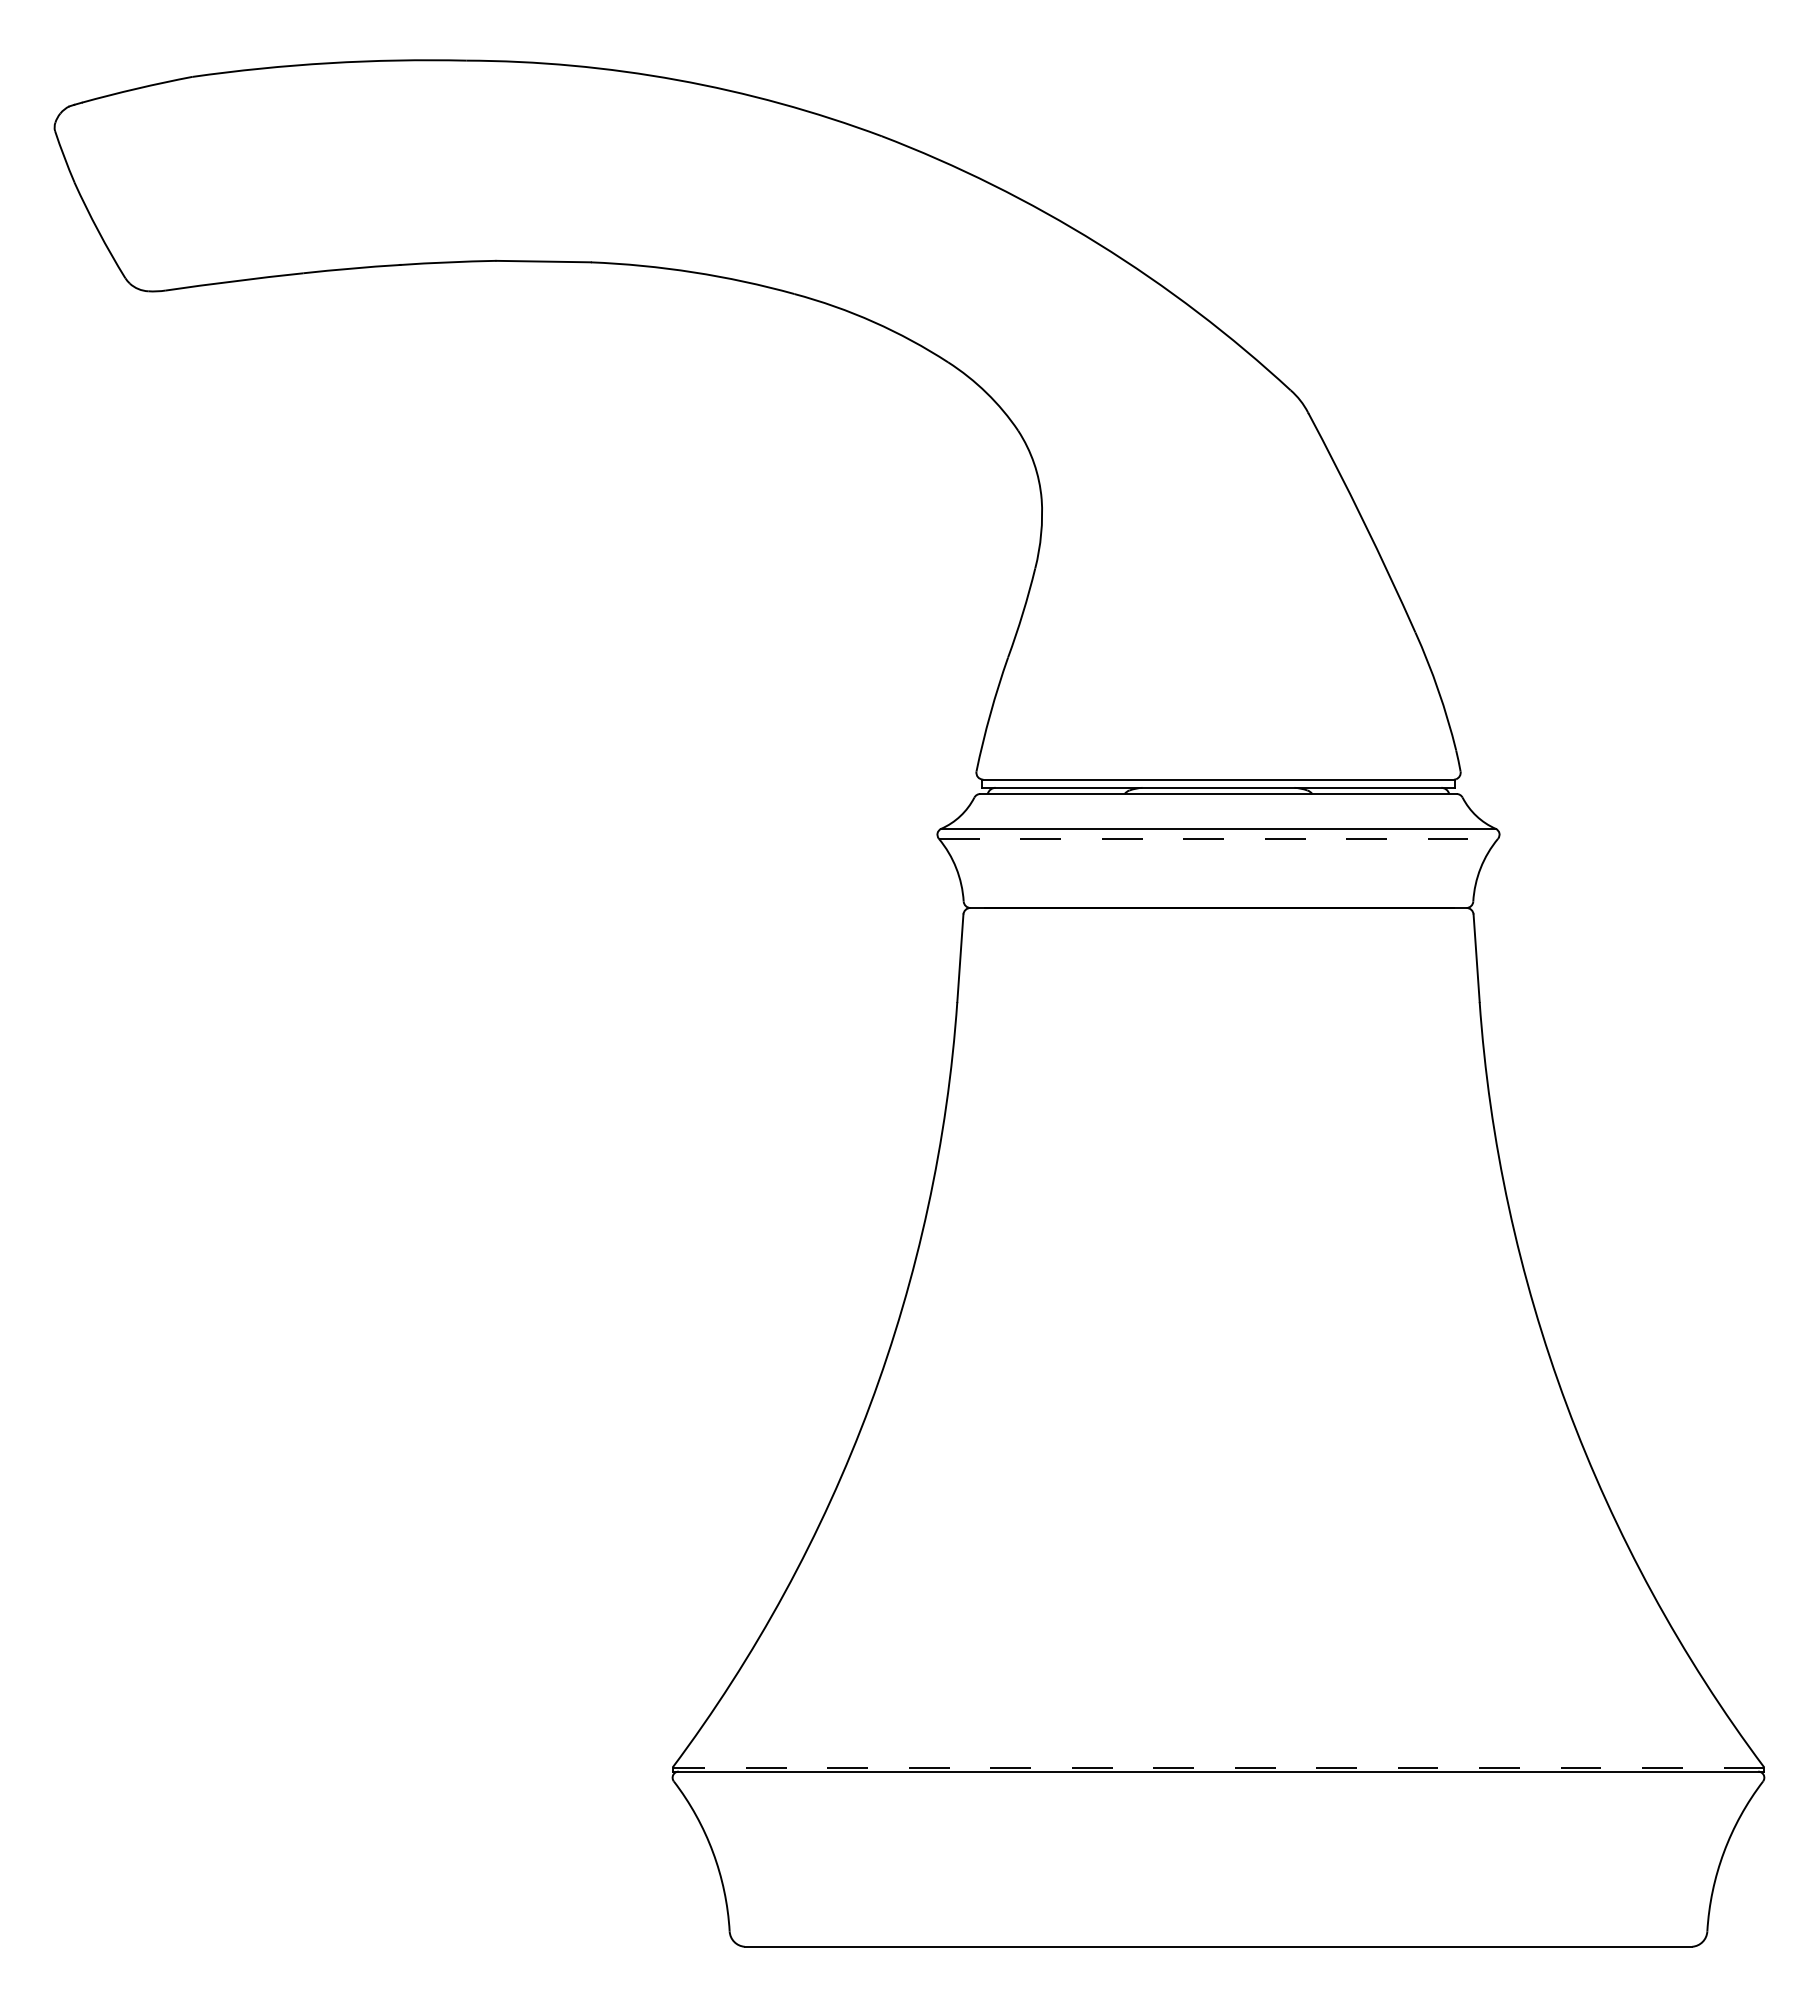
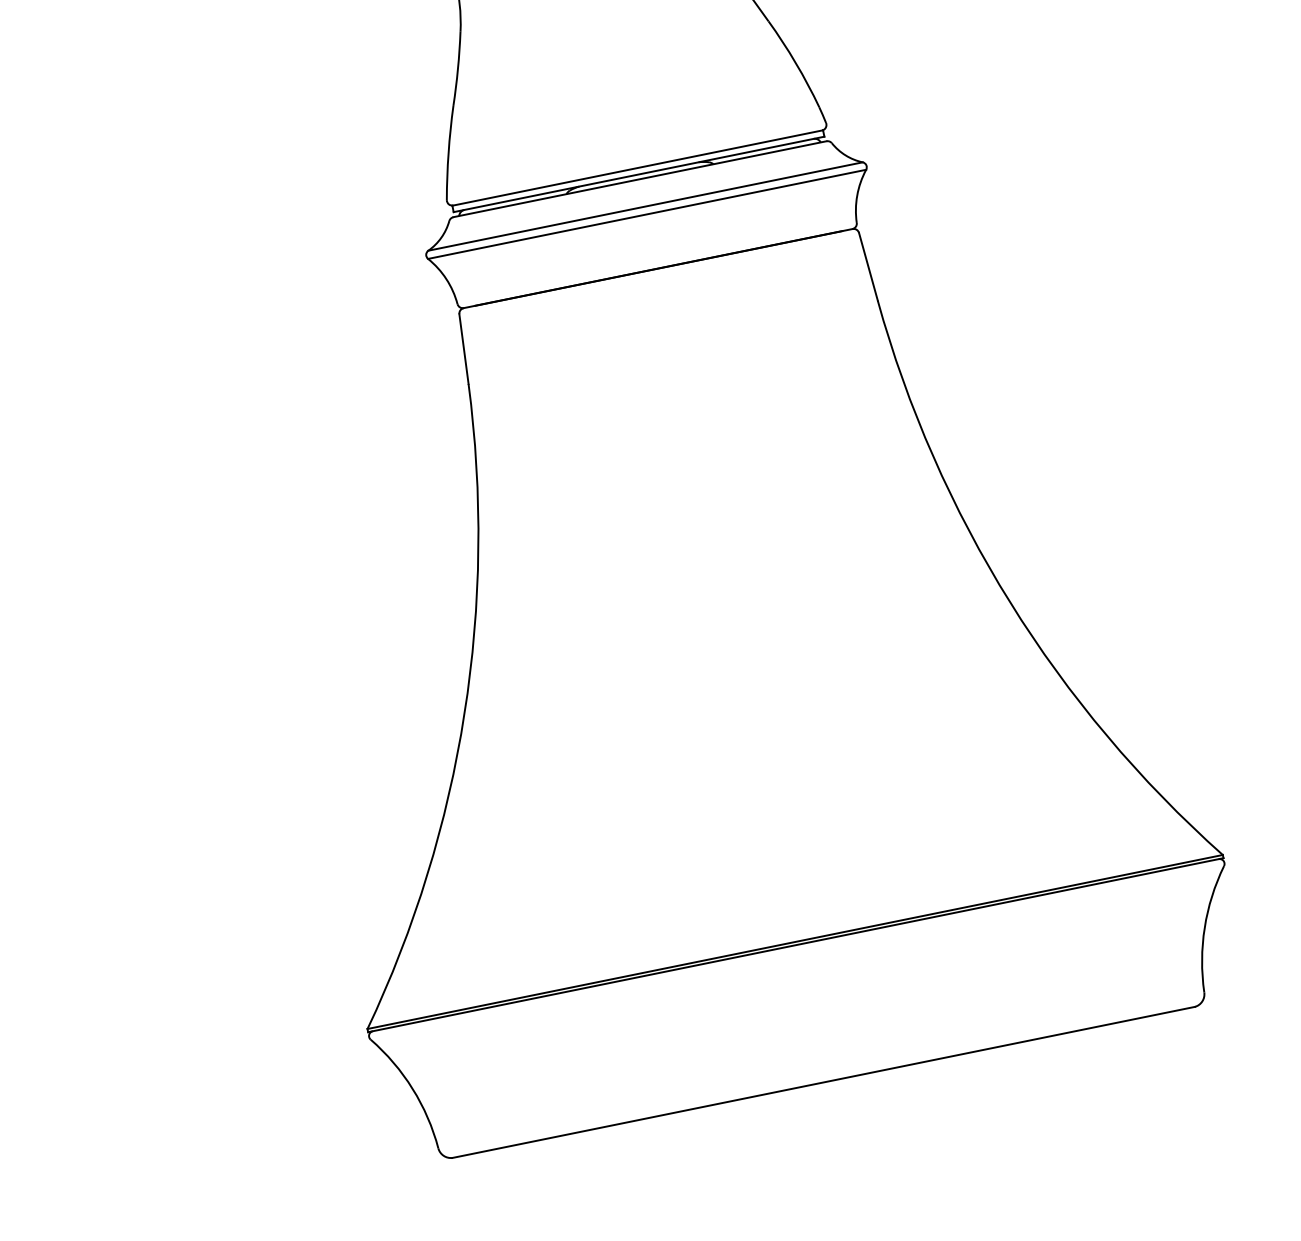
line: (1218, 838) -> (647, 214), dashed -> solid
line: (1218, 1767) -> (795, 941), dashed -> solid

